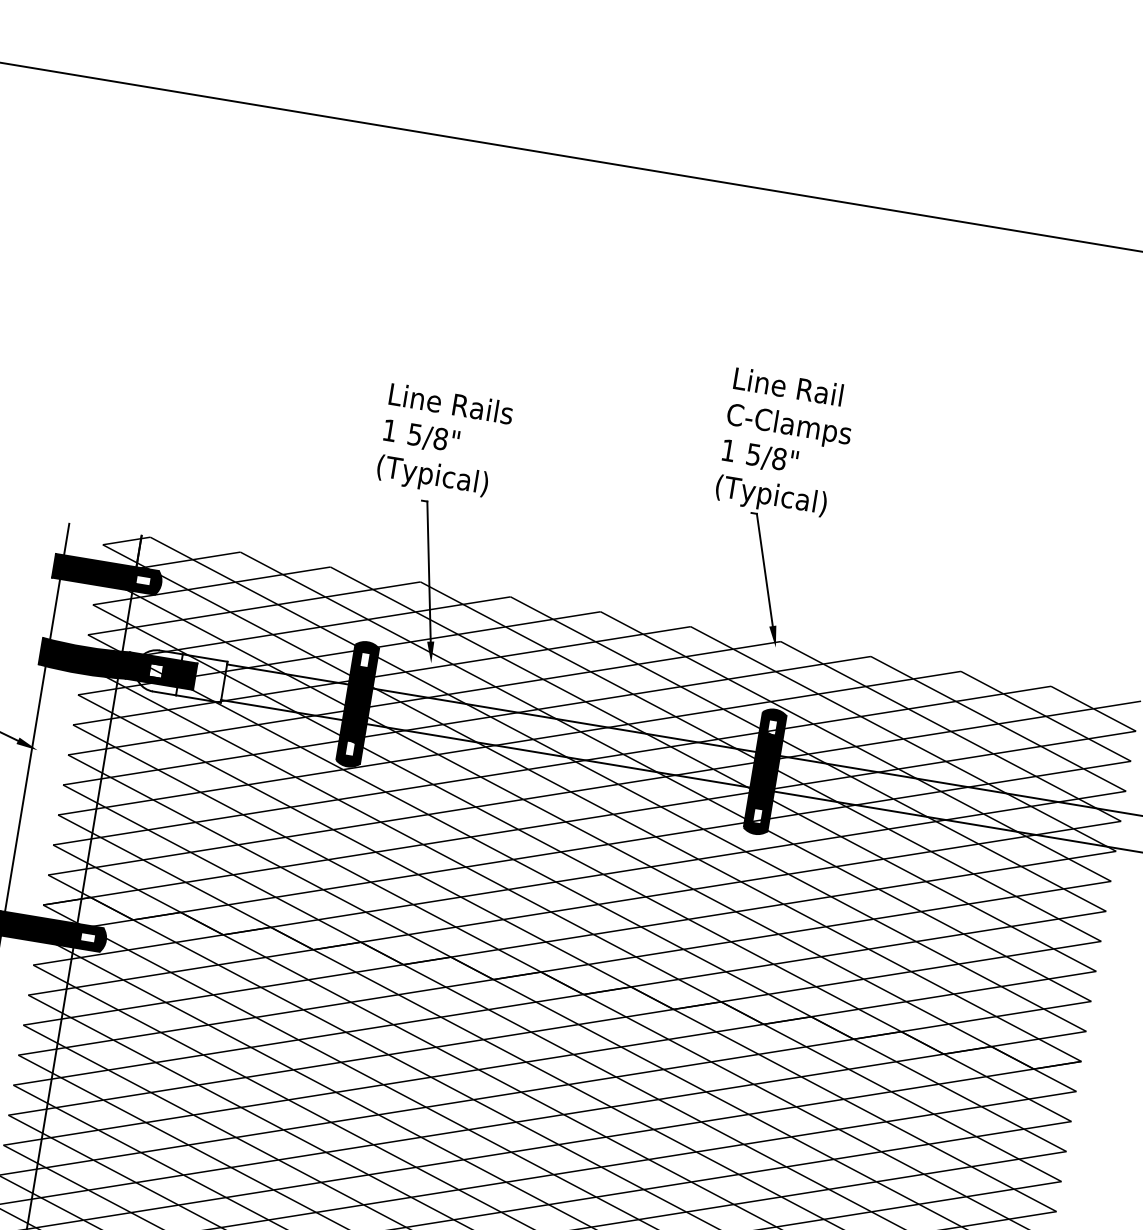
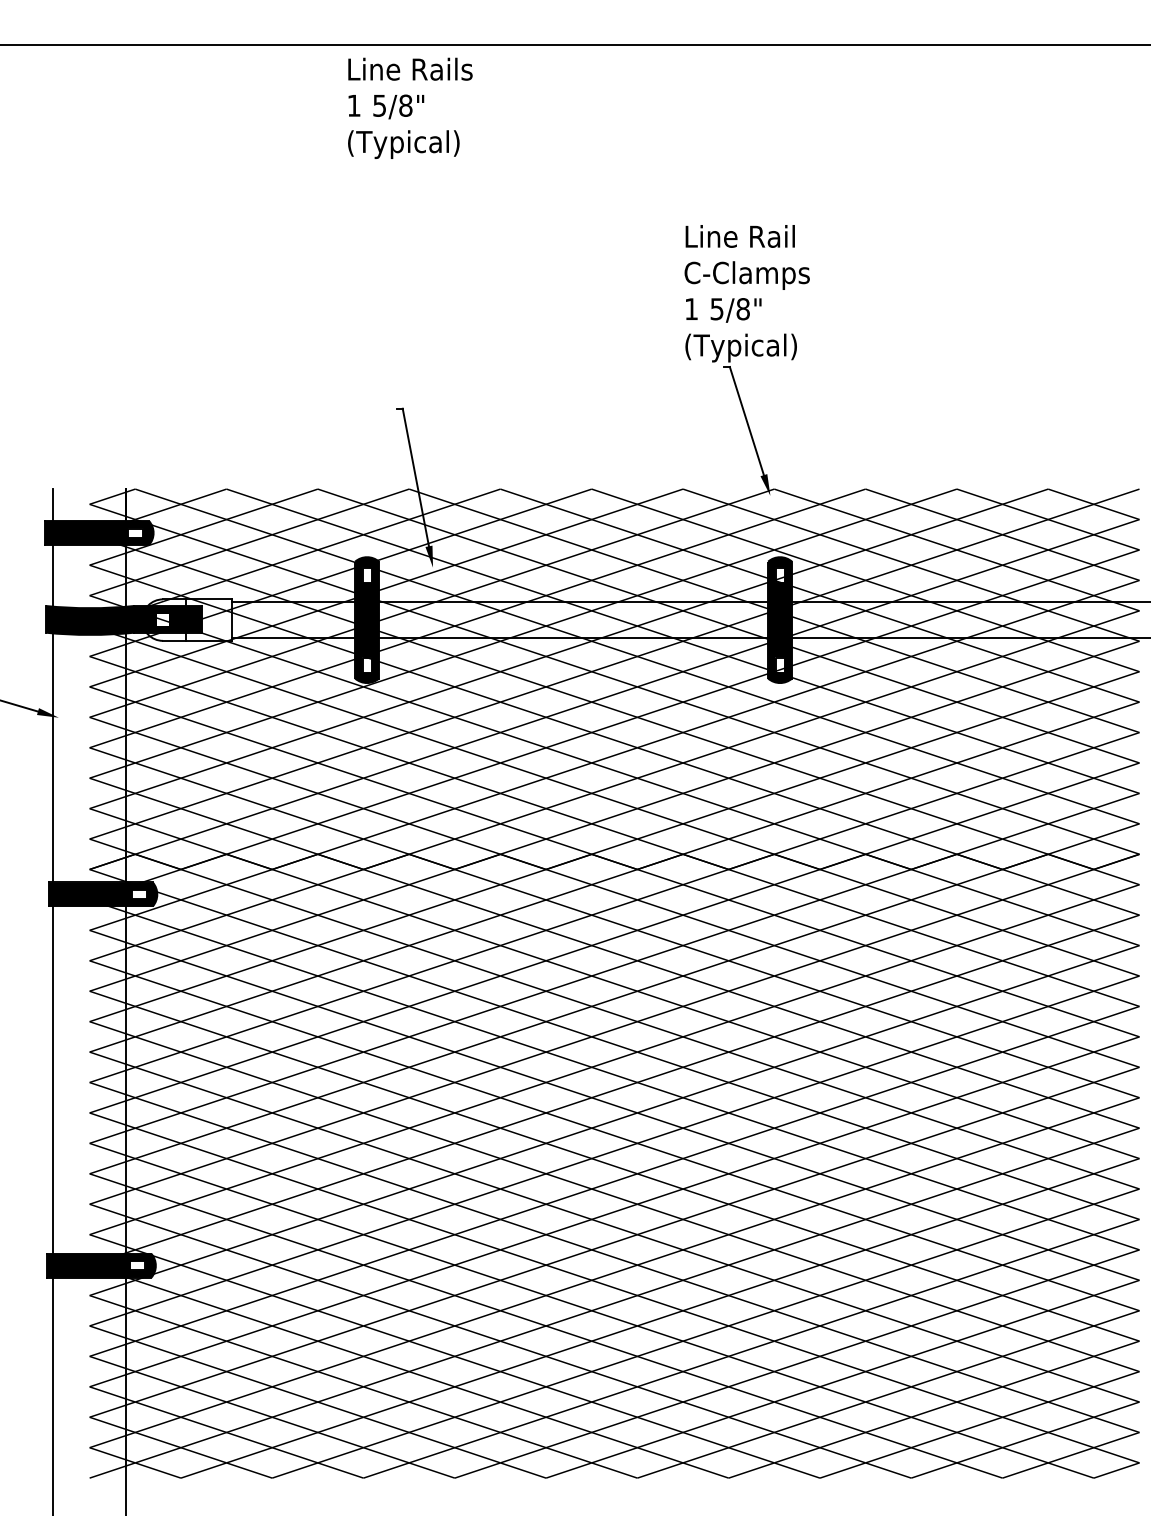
text: (445, 441) -> (410, 107), moved

